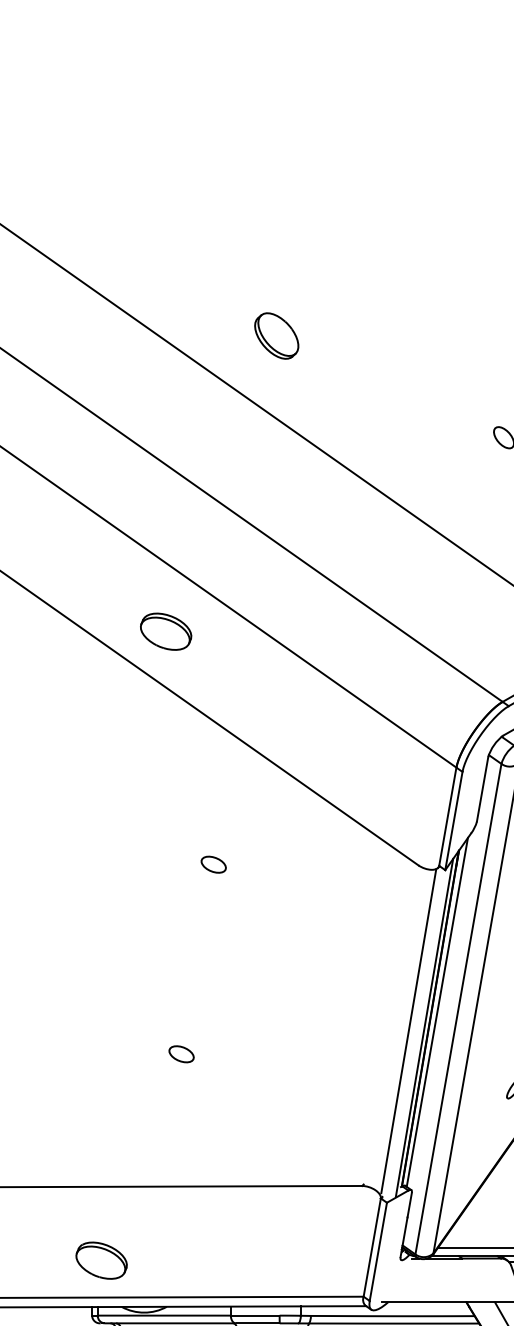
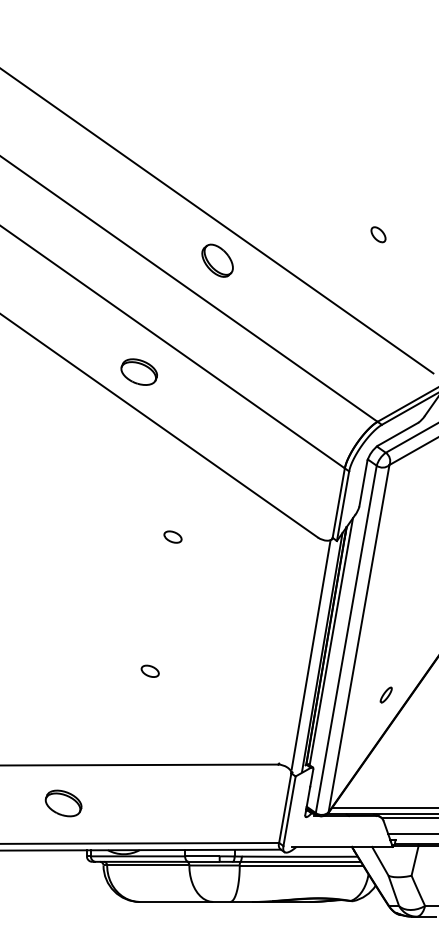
part: (276, 335) -> (217, 260), moved
part: (101, 1260) -> (63, 803), moved

